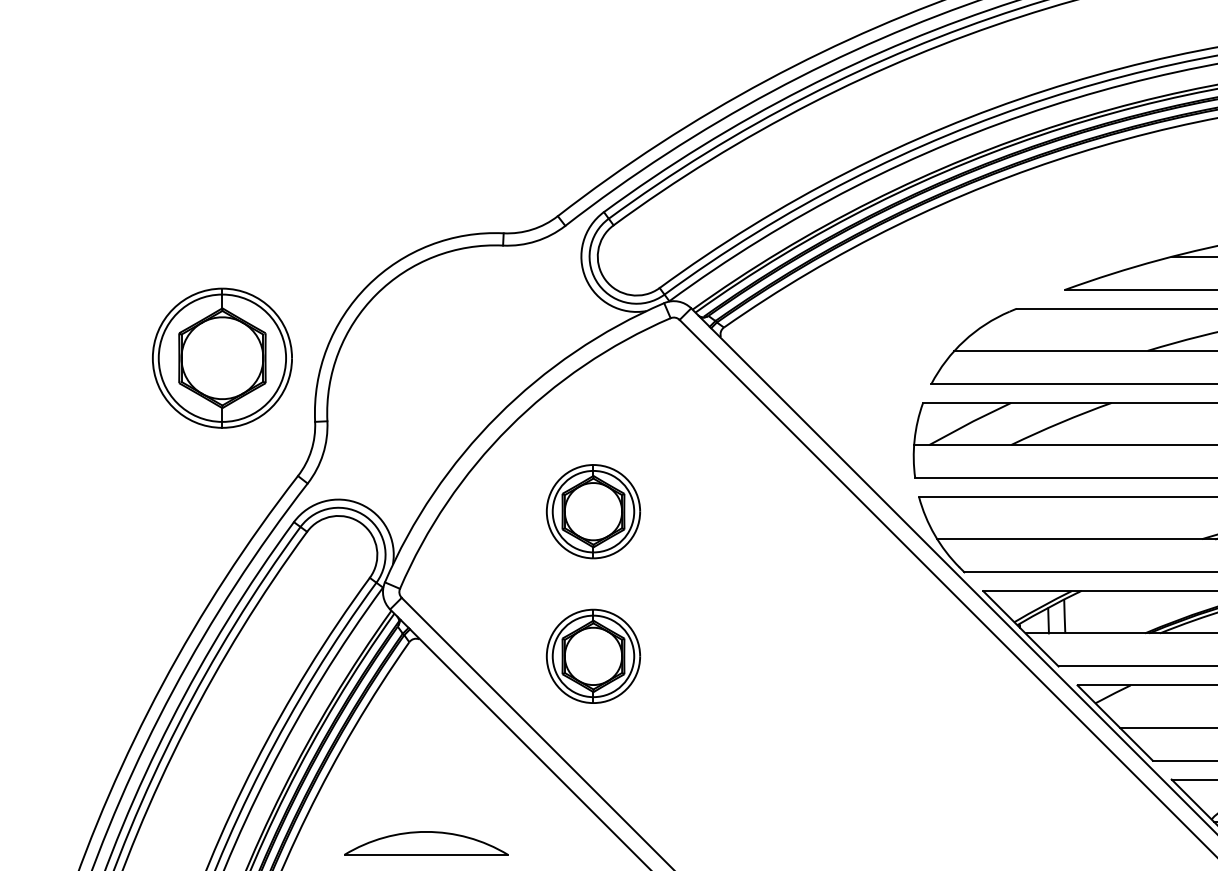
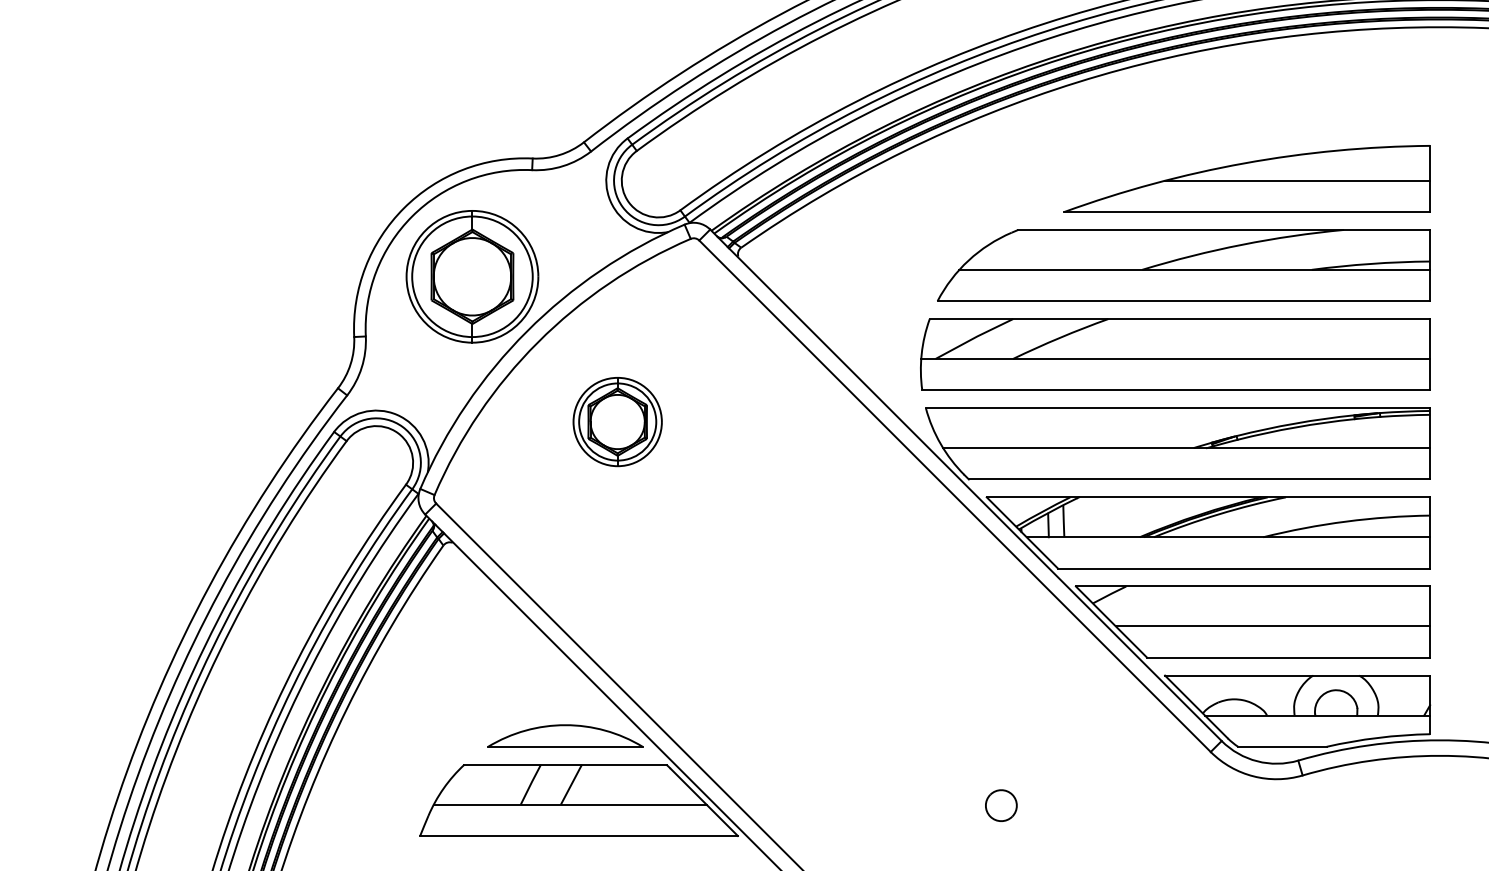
part: (222, 357) -> (472, 276), moved
part: (593, 656) -> (617, 559), removed
part: (426, 842) -> (565, 735), moved

